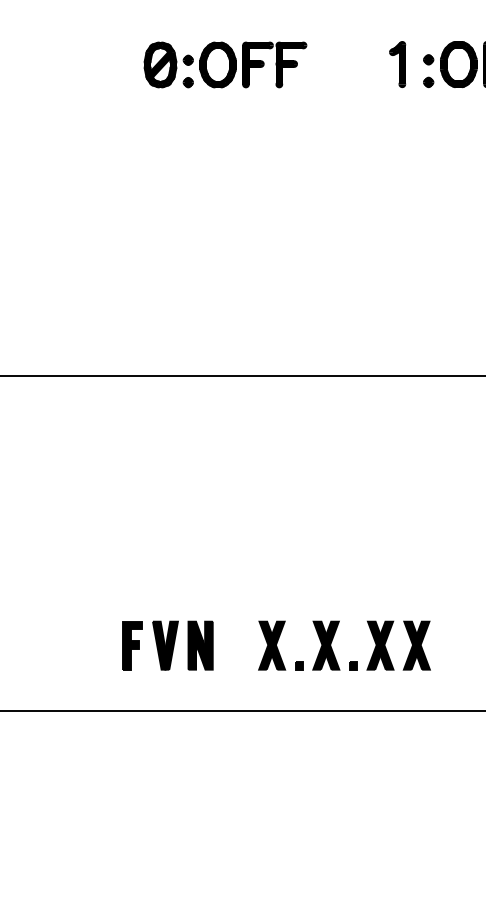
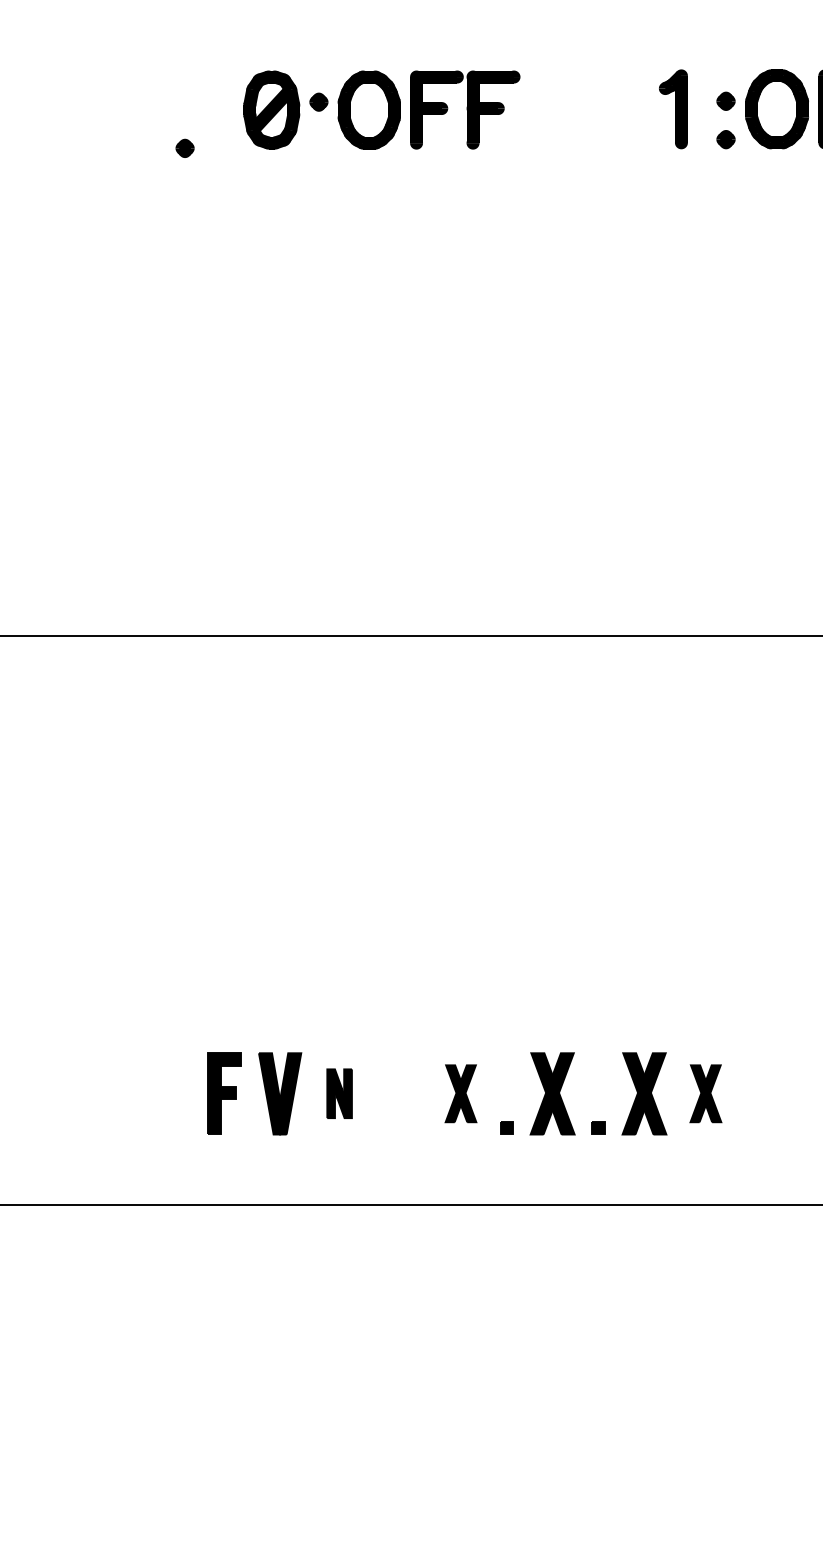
part: (187, 82) -> (183, 148), moved
part: (200, 645) -> (339, 1093), size x0.6
part: (272, 645) -> (461, 1093), size x0.7
part: (416, 645) -> (705, 1093), size x0.7

